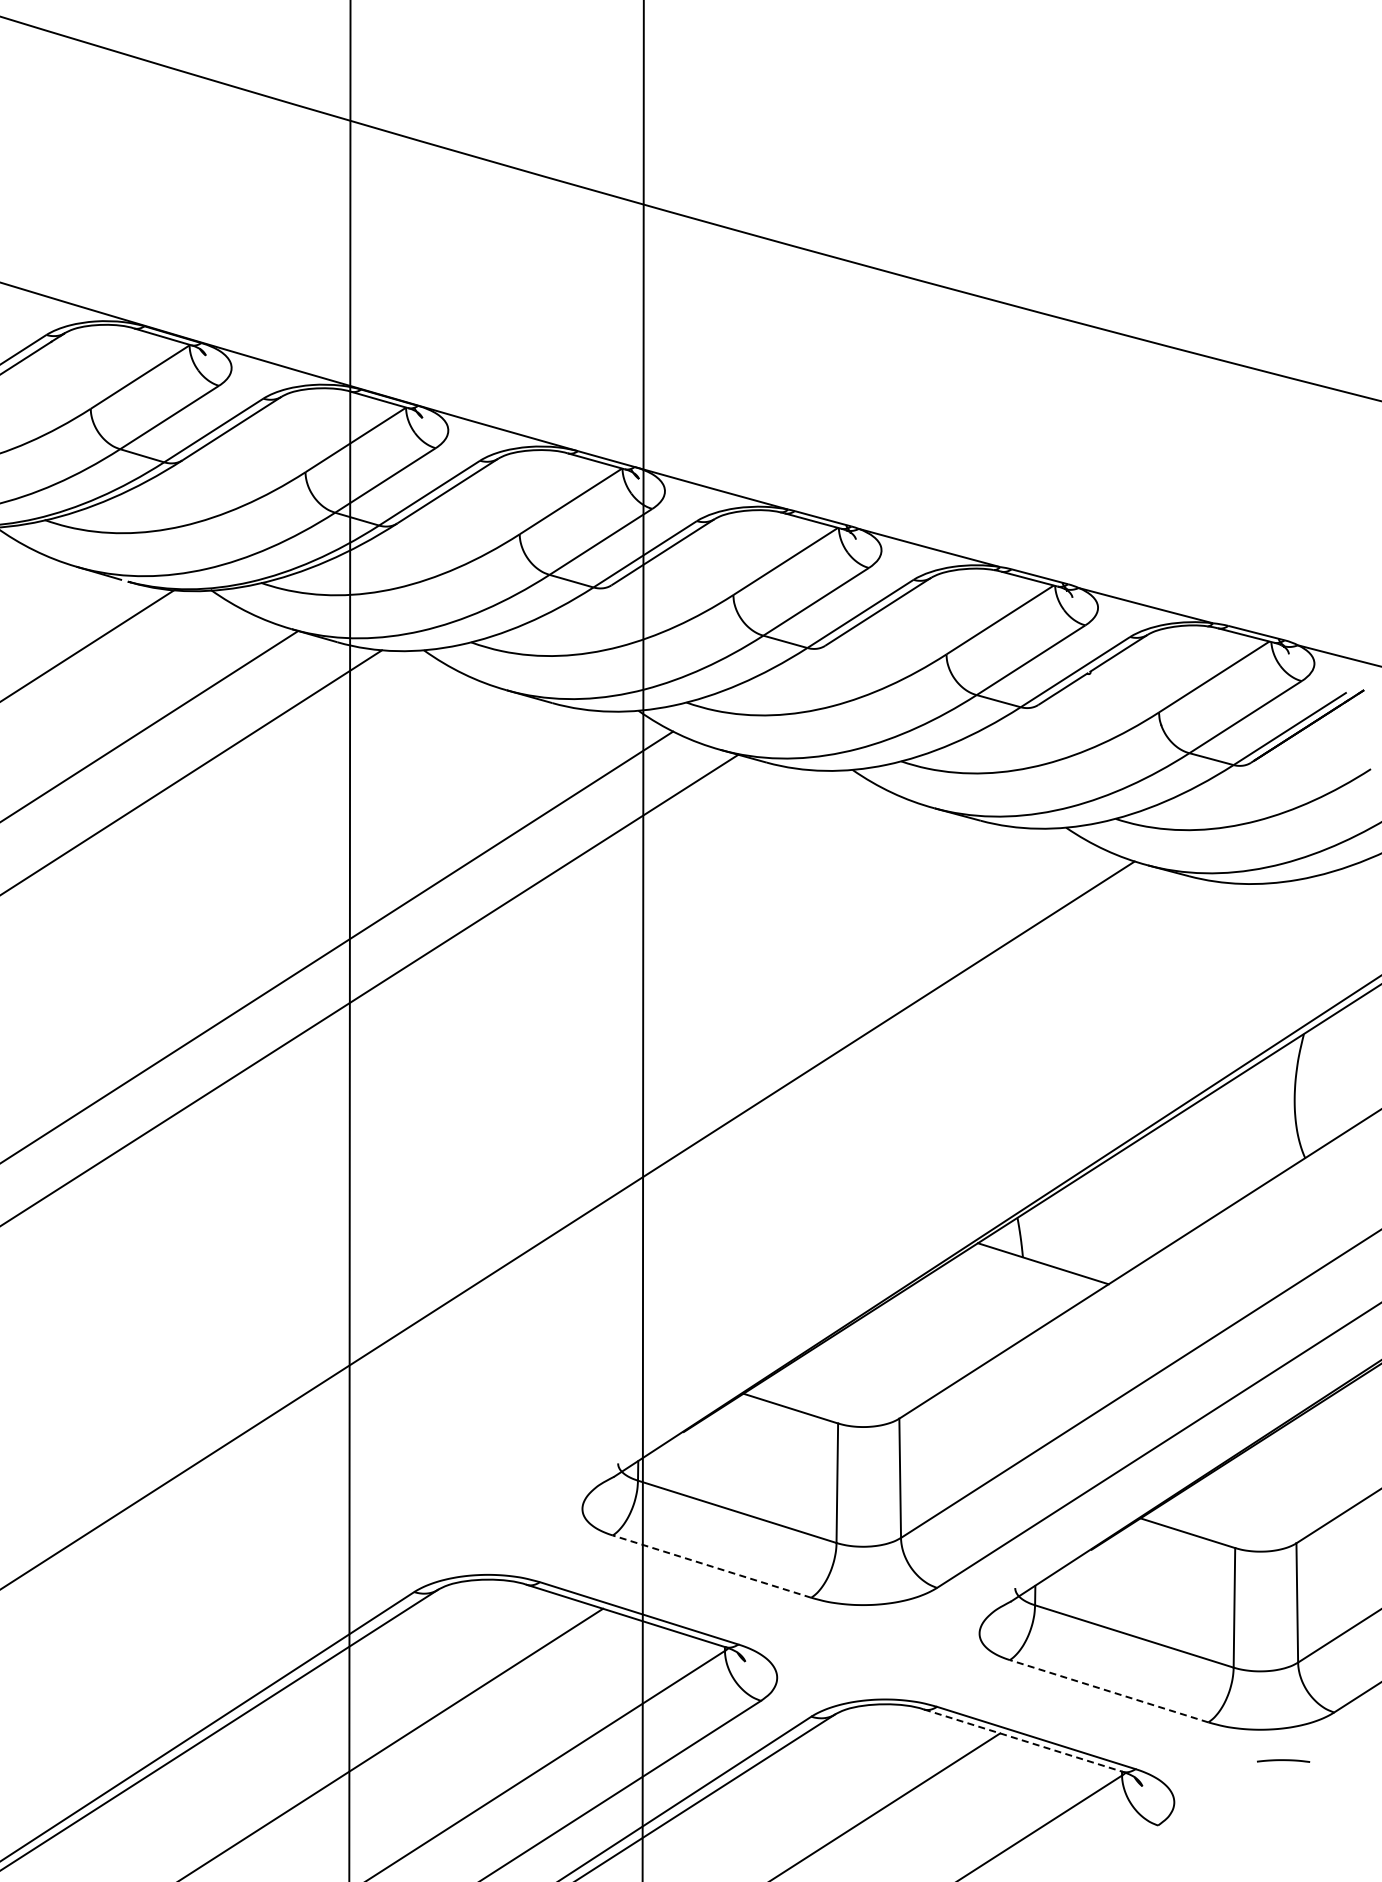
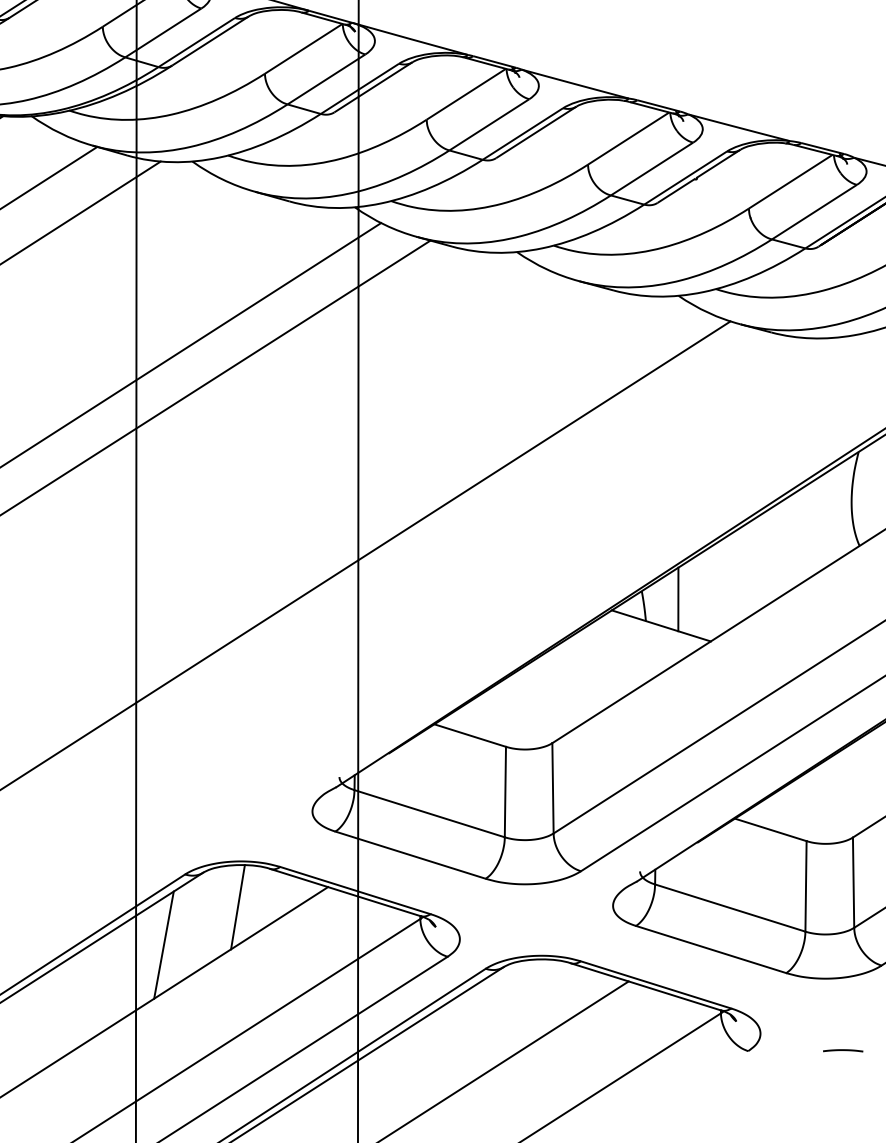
line: (1065, 1228) -> (678, 599), added
line: (711, 1566) -> (410, 855), dashed -> solid
line: (483, 1635) -> (237, 907), added
line: (386, 1685) -> (164, 945), added
line: (1108, 1691) -> (710, 949), dashed -> solid
line: (1023, 1740) -> (646, 986), dashed -> solid
line: (1283, 1760) -> (843, 1050), moved

